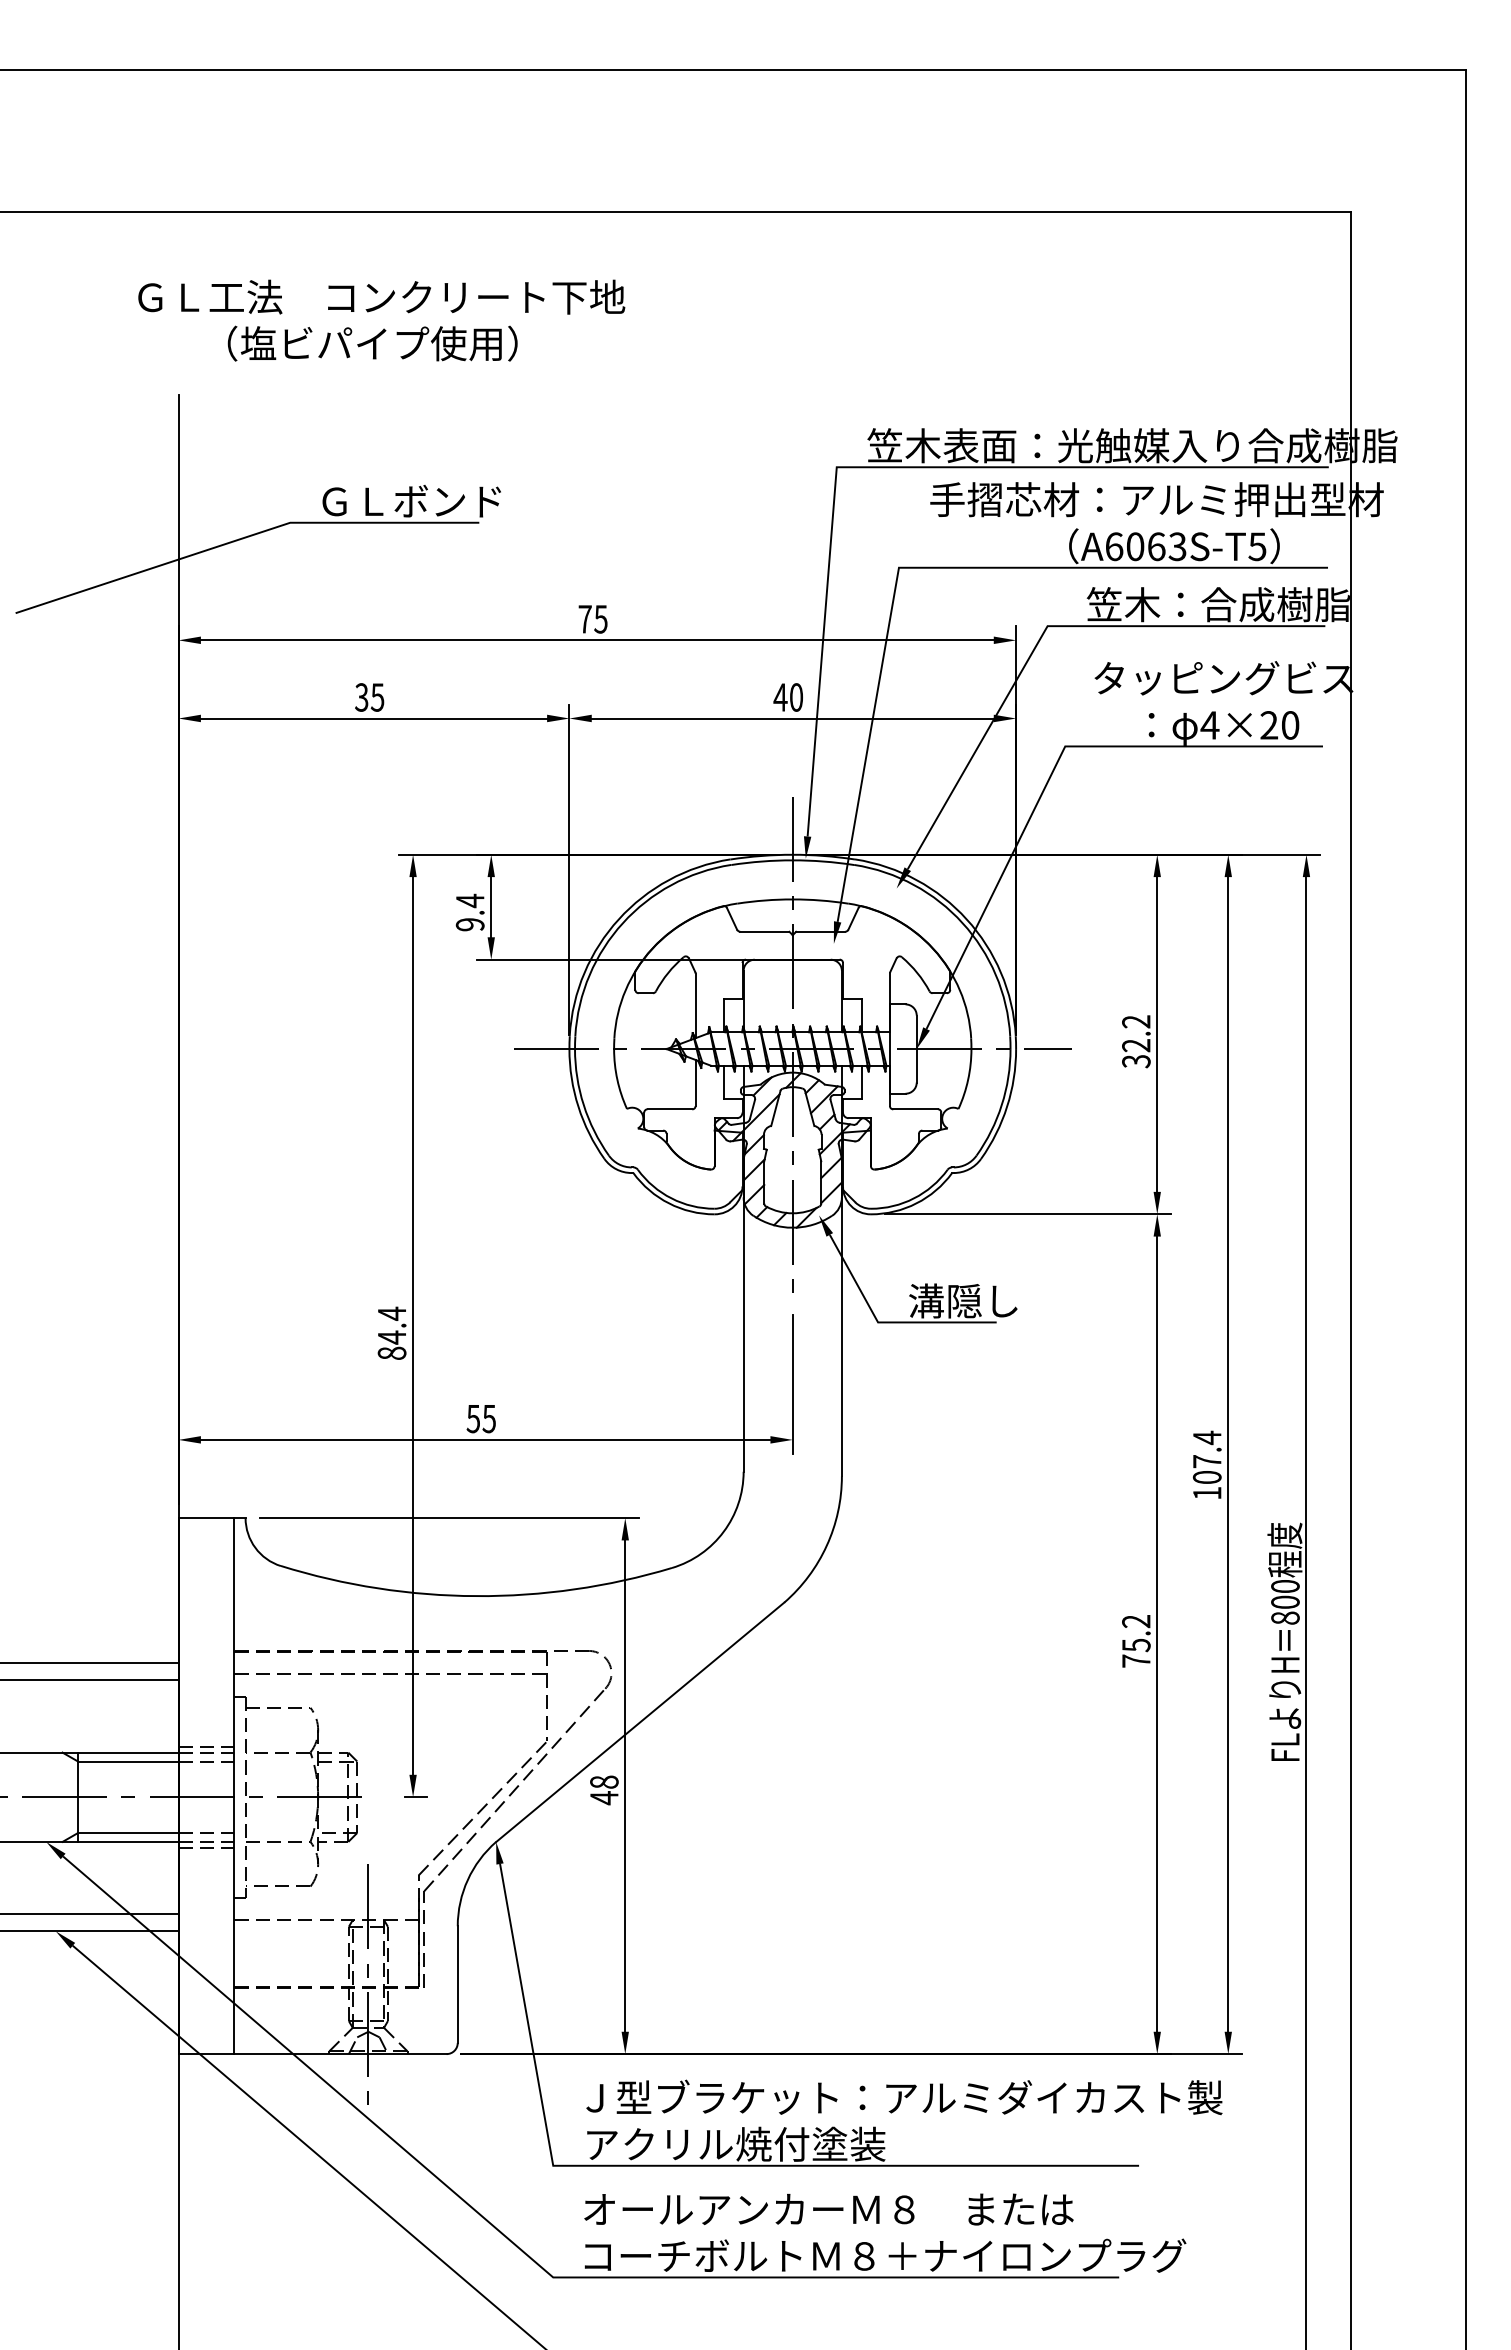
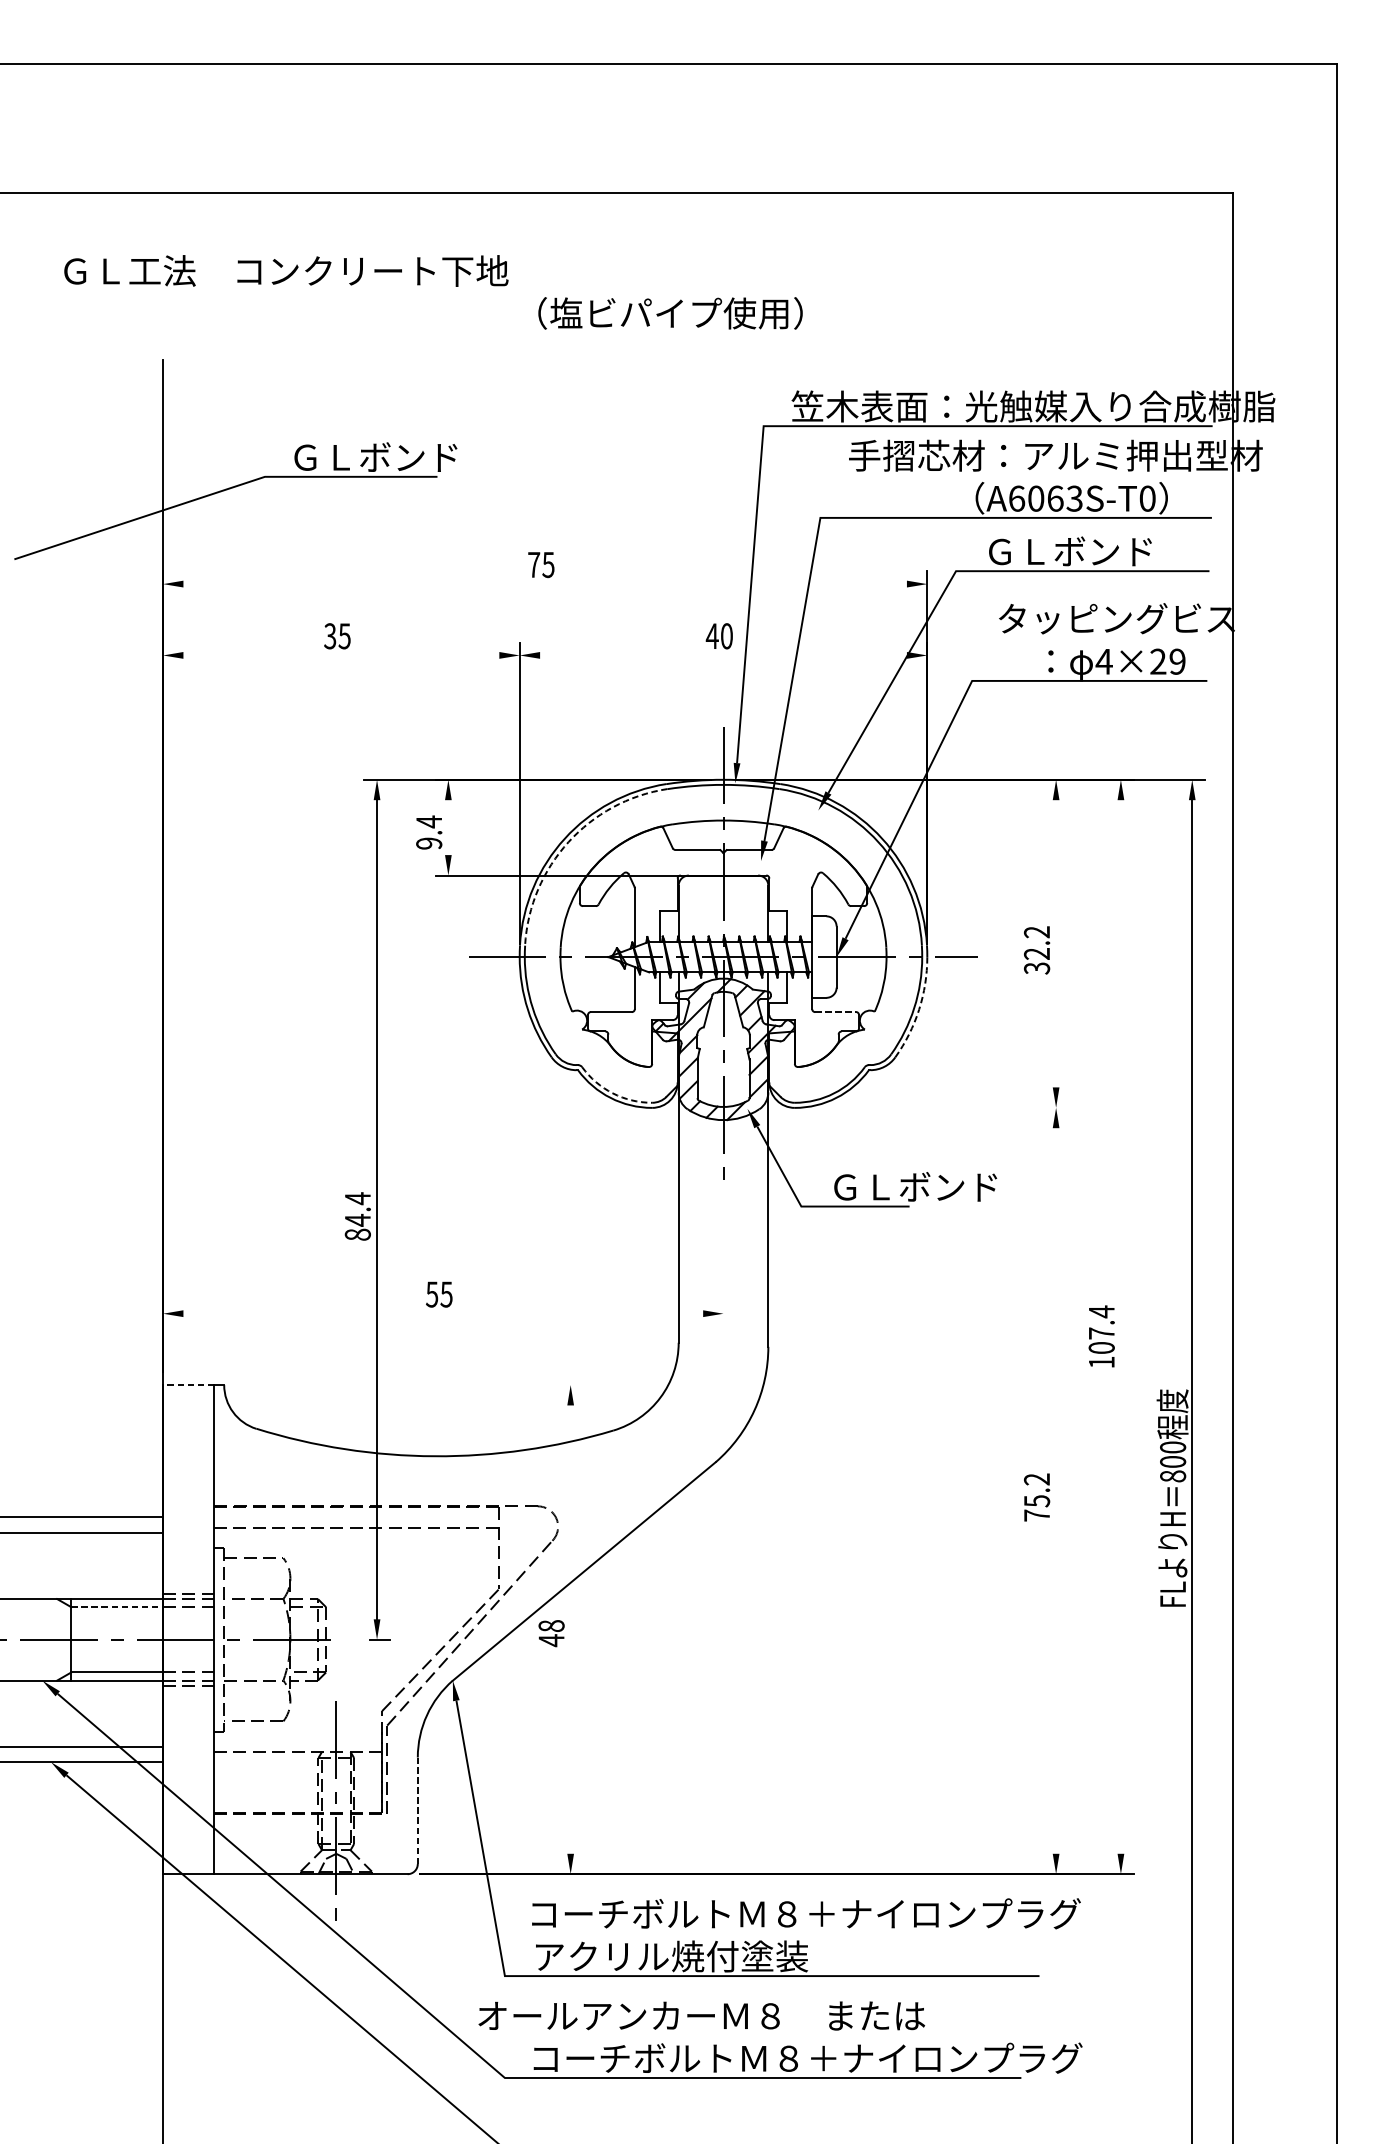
text: (381, 296) -> (286, 270), moved
text: (372, 343) -> (670, 313), moved
text: (1257, 546) -> (1147, 498), A6063S-T5 -> A6063S-T0
text: (1216, 604) -> (1110, 551), 笠木：合成樹脂 -> ＧＬボンド
line: (596, 640) -> (544, 584), removed
line: (373, 718) -> (340, 655), removed
line: (792, 718) -> (723, 655), removed
text: (1290, 725) -> (1177, 661), 4×20 -> 4×29
line: (491, 907) -> (448, 827), removed
arc: (622, 923) -> (568, 842), solid -> dashed
line: (1157, 1034) -> (1056, 943), removed
arc: (1007, 1106) -> (919, 1009), solid -> dashed
line: (916, 1109) -> (836, 1012), solid -> dashed
arc: (671, 1198) -> (612, 1093), solid -> dashed
line: (1027, 1214) -> (937, 1108), removed
text: (1000, 1300) -> (913, 1186), 溝隠し -> ＧＬボンド
line: (792, 1384) -> (723, 1263), removed
line: (485, 1439) -> (443, 1313), removed
line: (1228, 1454) -> (1121, 1327), removed
line: (206, 1518) -> (188, 1385), solid -> dashed
line: (449, 1518) -> (410, 1385), removed
line: (1157, 1633) -> (1056, 1490), removed
line: (128, 1761) -> (117, 1607), solid -> dashed
line: (625, 1785) -> (570, 1629), removed
line: (457, 1984) -> (417, 1810), solid -> dashed
text: (902, 2097) -> (823, 1913), Ｊ型ブラケット：アルミダイカスト製 -> コーチボルトＭ８＋ナイロンプラグ
text: (828, 2209) -> (701, 2015), moved

